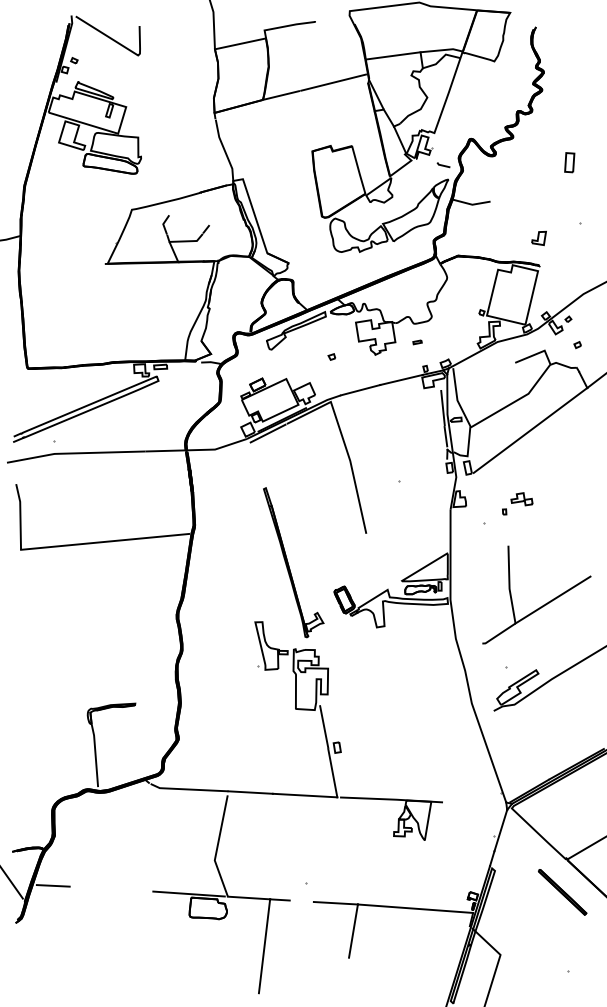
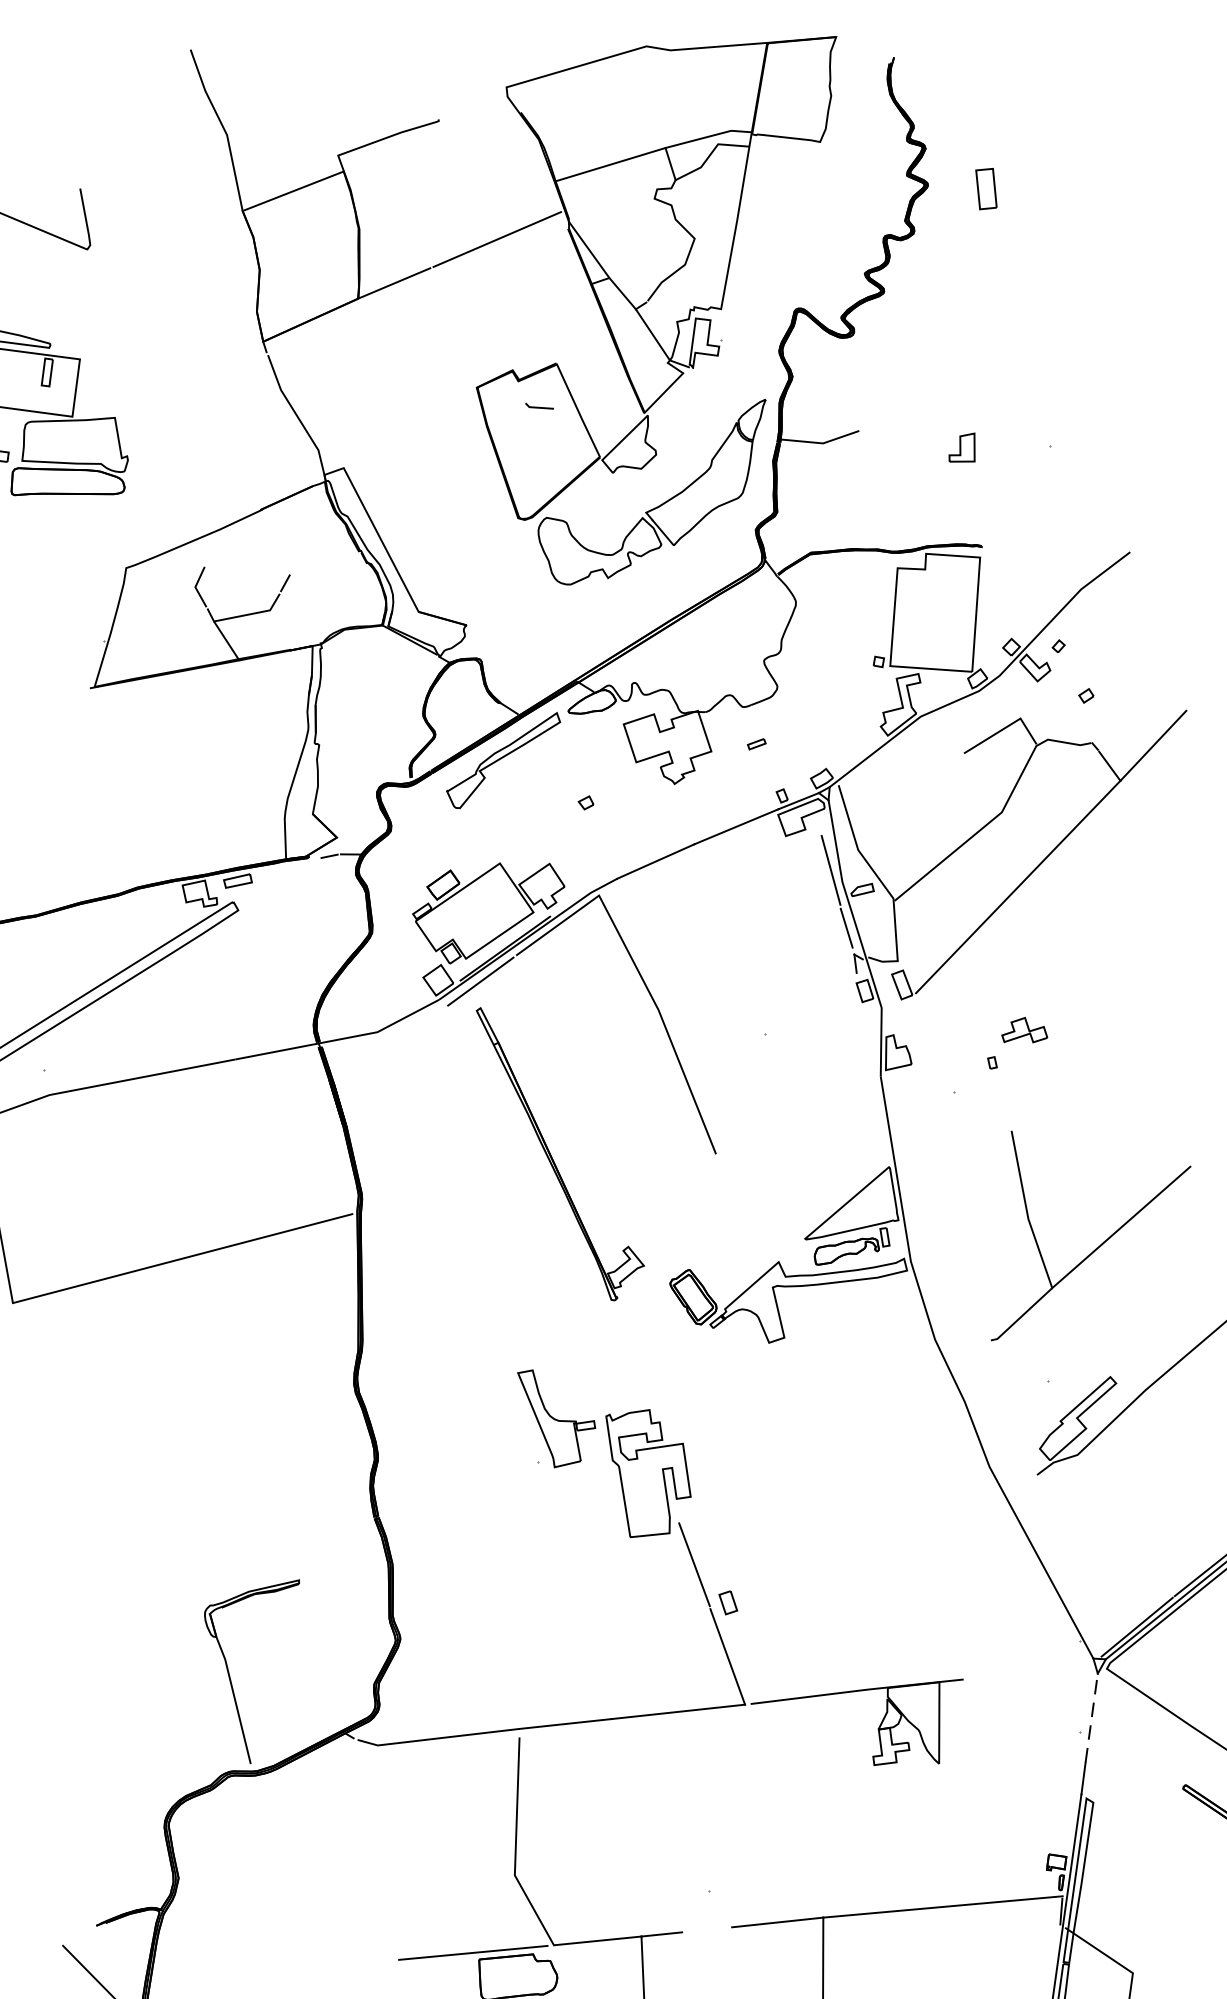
part: (569, 162) -> (985, 188), moved
line: (443, 165) -> (539, 407), moved
part: (538, 238) -> (961, 449), moved
part: (293, 562) -> (562, 1151), moved
line: (500, 830) -> (1091, 1717), solid -> dashed
line: (52, 885) -> (190, 1981), removed

